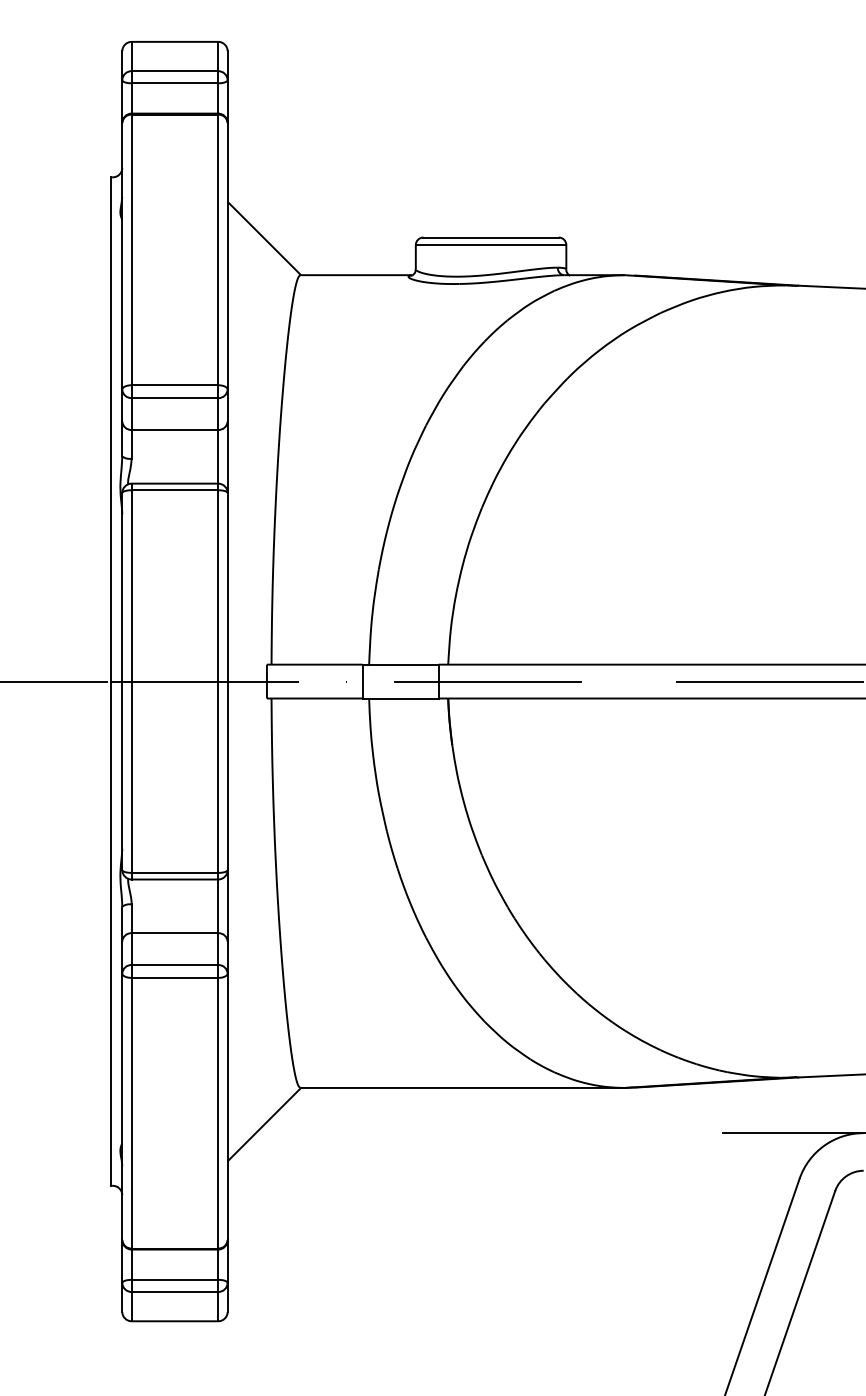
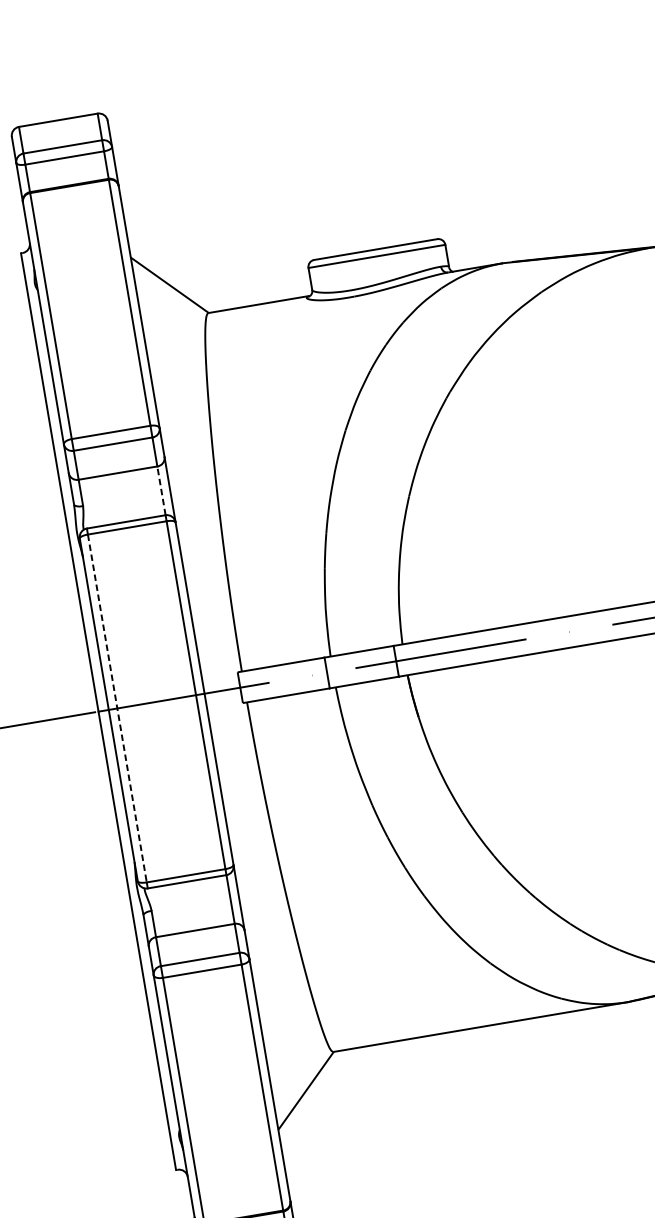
line: (218, 456) -> (161, 490), solid -> dashed
line: (131, 682) -> (117, 709), solid -> dashed

